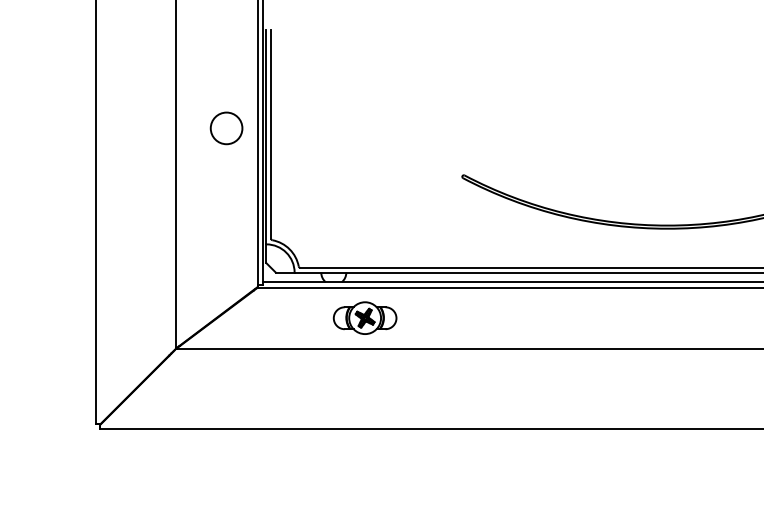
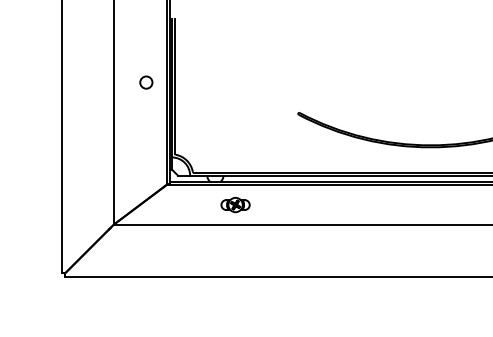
circle: (226, 128) -> (146, 82), size x0.6
part: (364, 317) -> (235, 204), size x0.7

